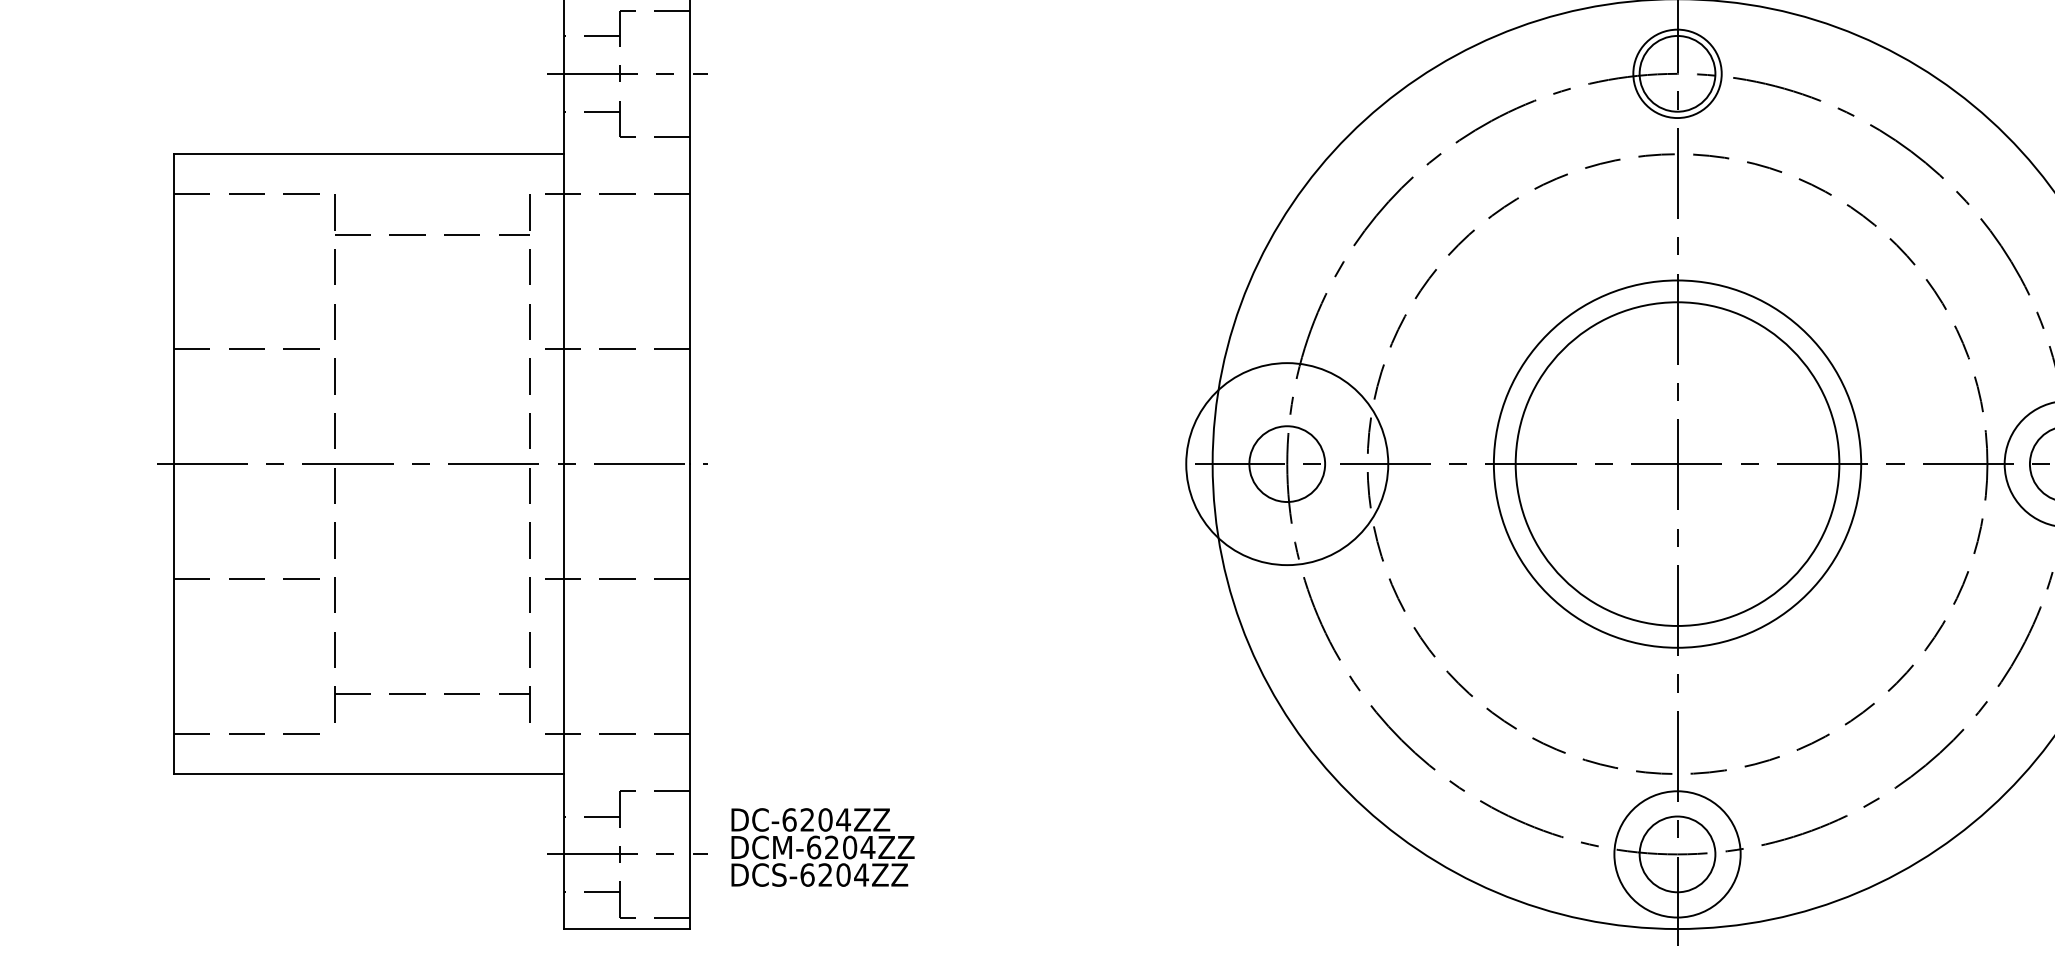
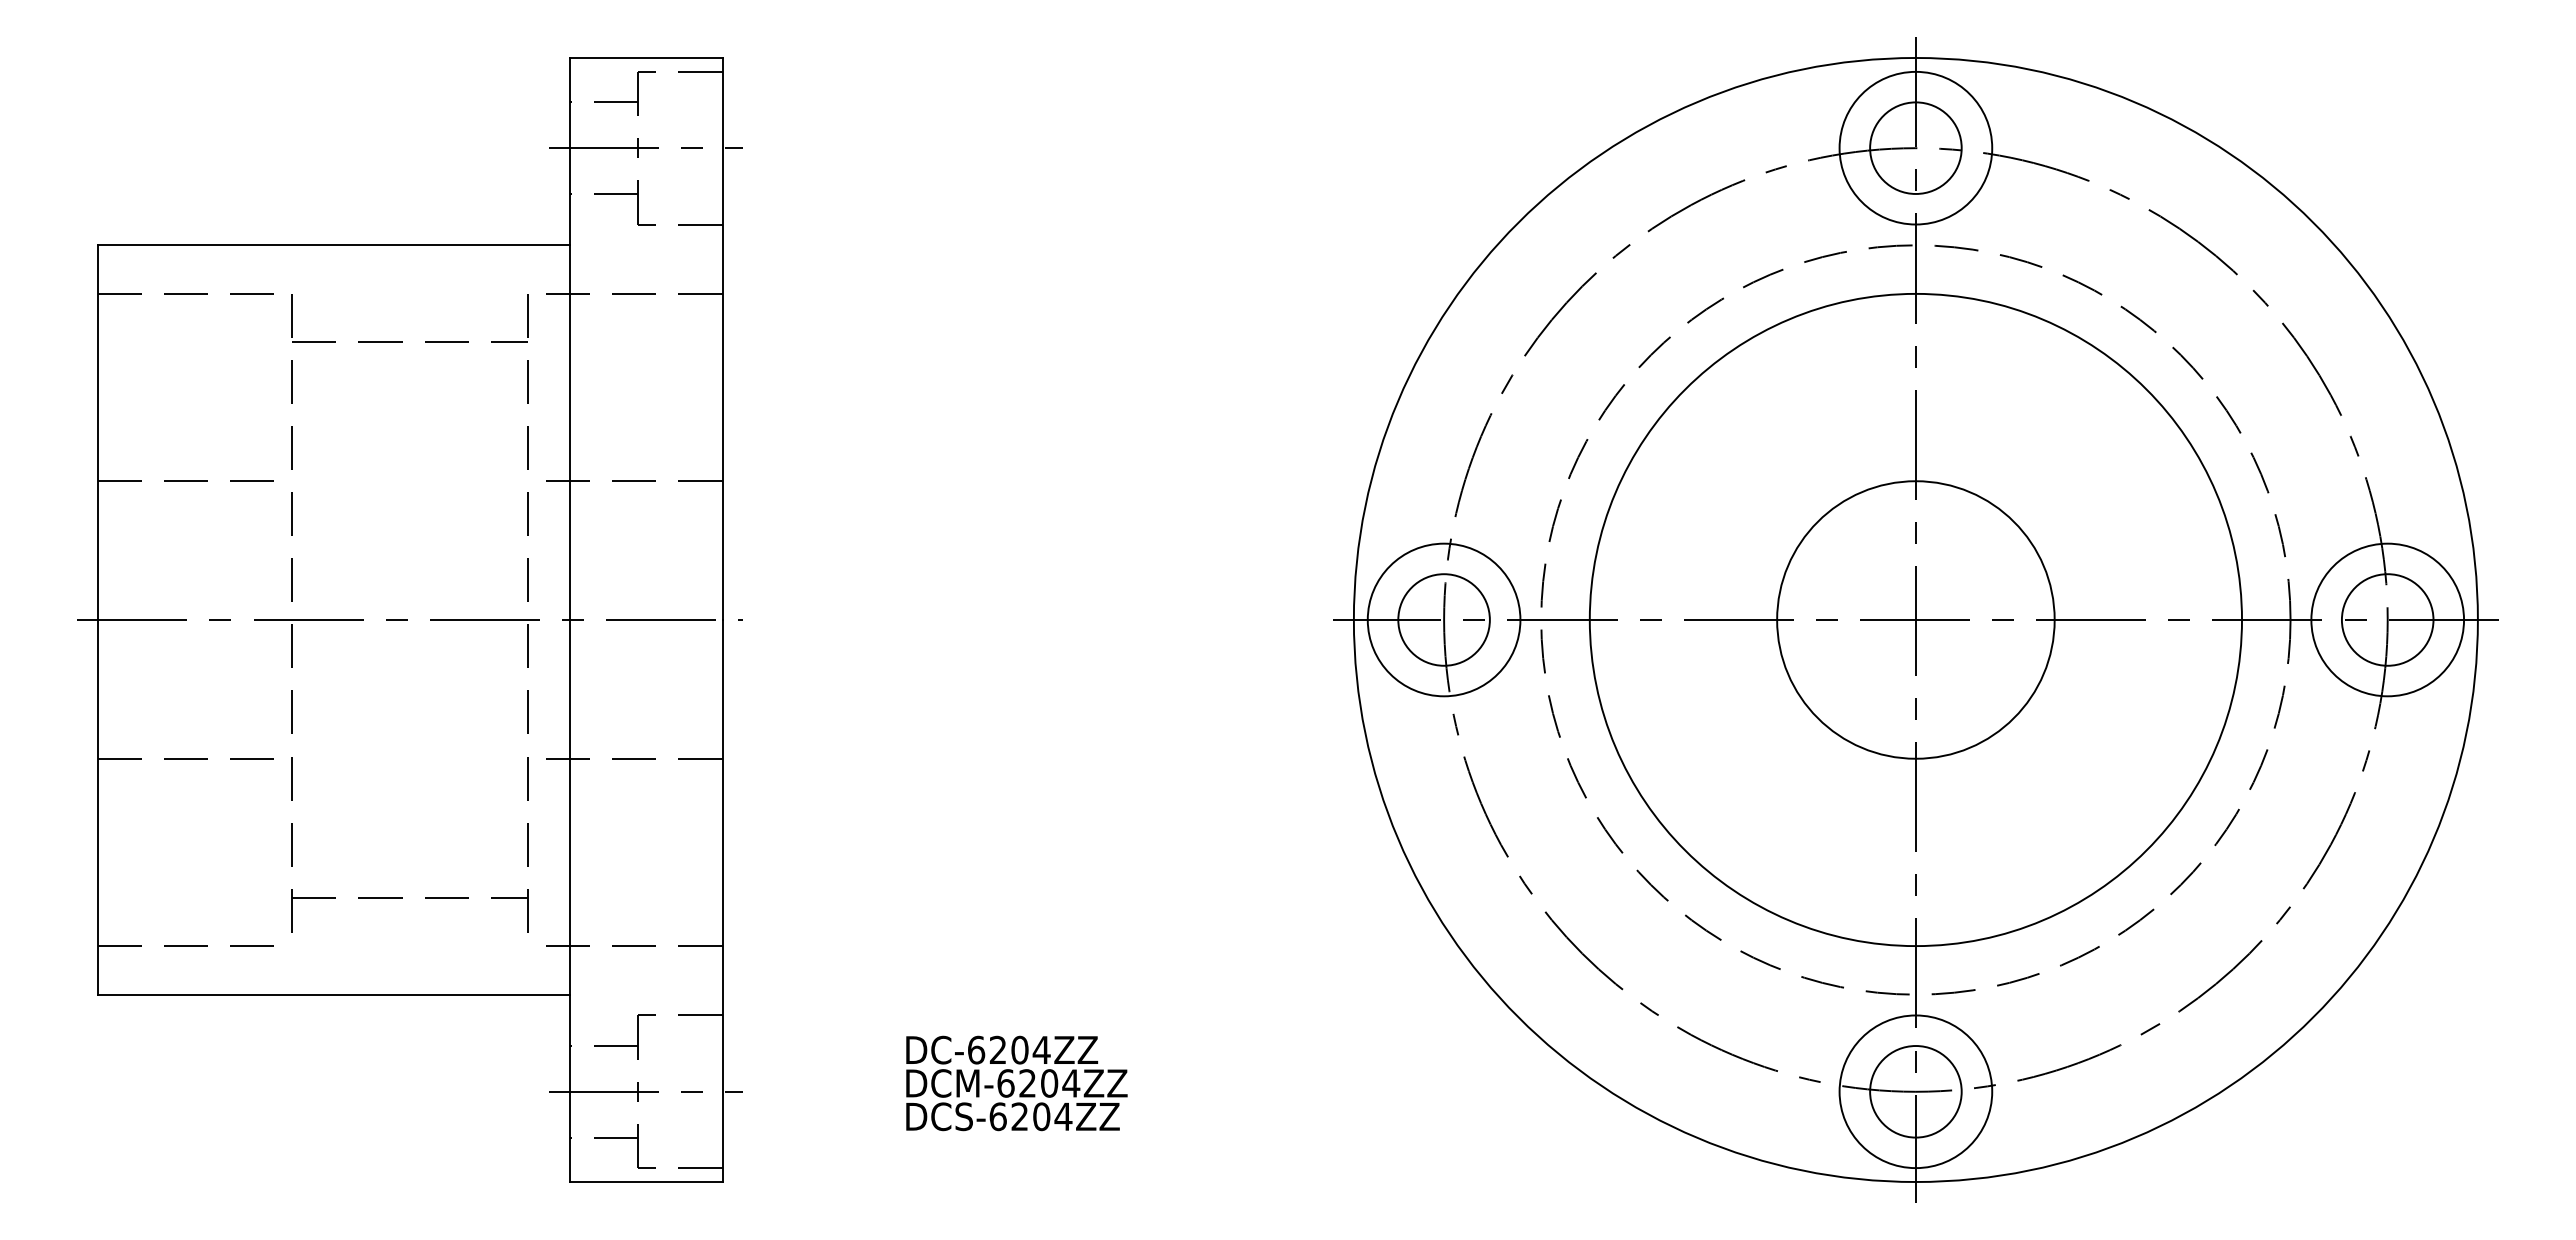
circle: (1677, 73) -> (1915, 147), size x1.43
circle: (1286, 463) -> (1443, 619), size x0.62
circle: (1677, 463) -> (1915, 619), size x0.62
circle: (1677, 463) -> (1915, 619), size x1.67
text: (822, 847) -> (1016, 1083), moved

